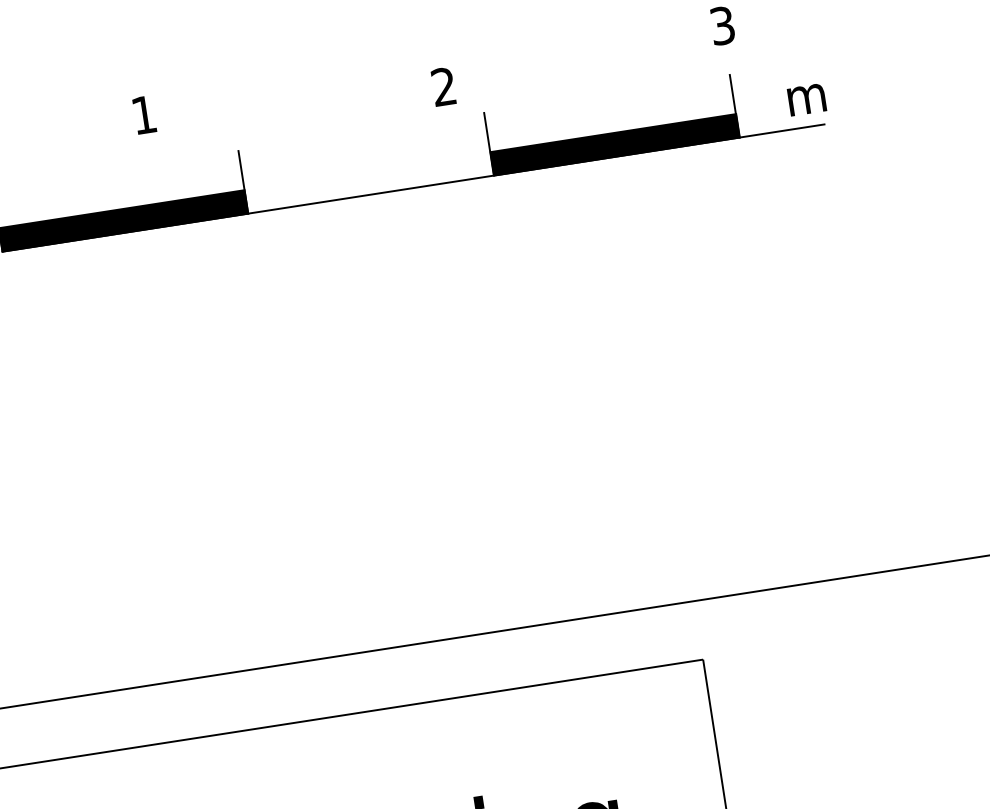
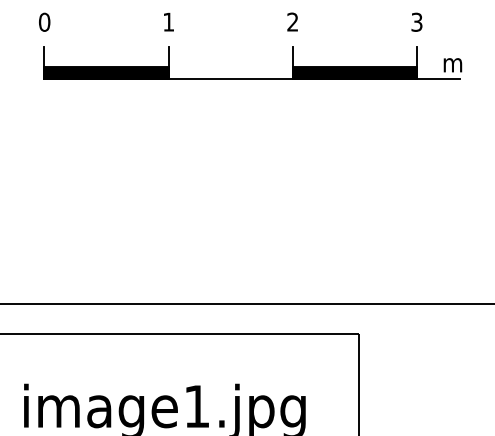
text: (443, 85) -> (292, 21), moved
text: (143, 113) -> (168, 21), moved

